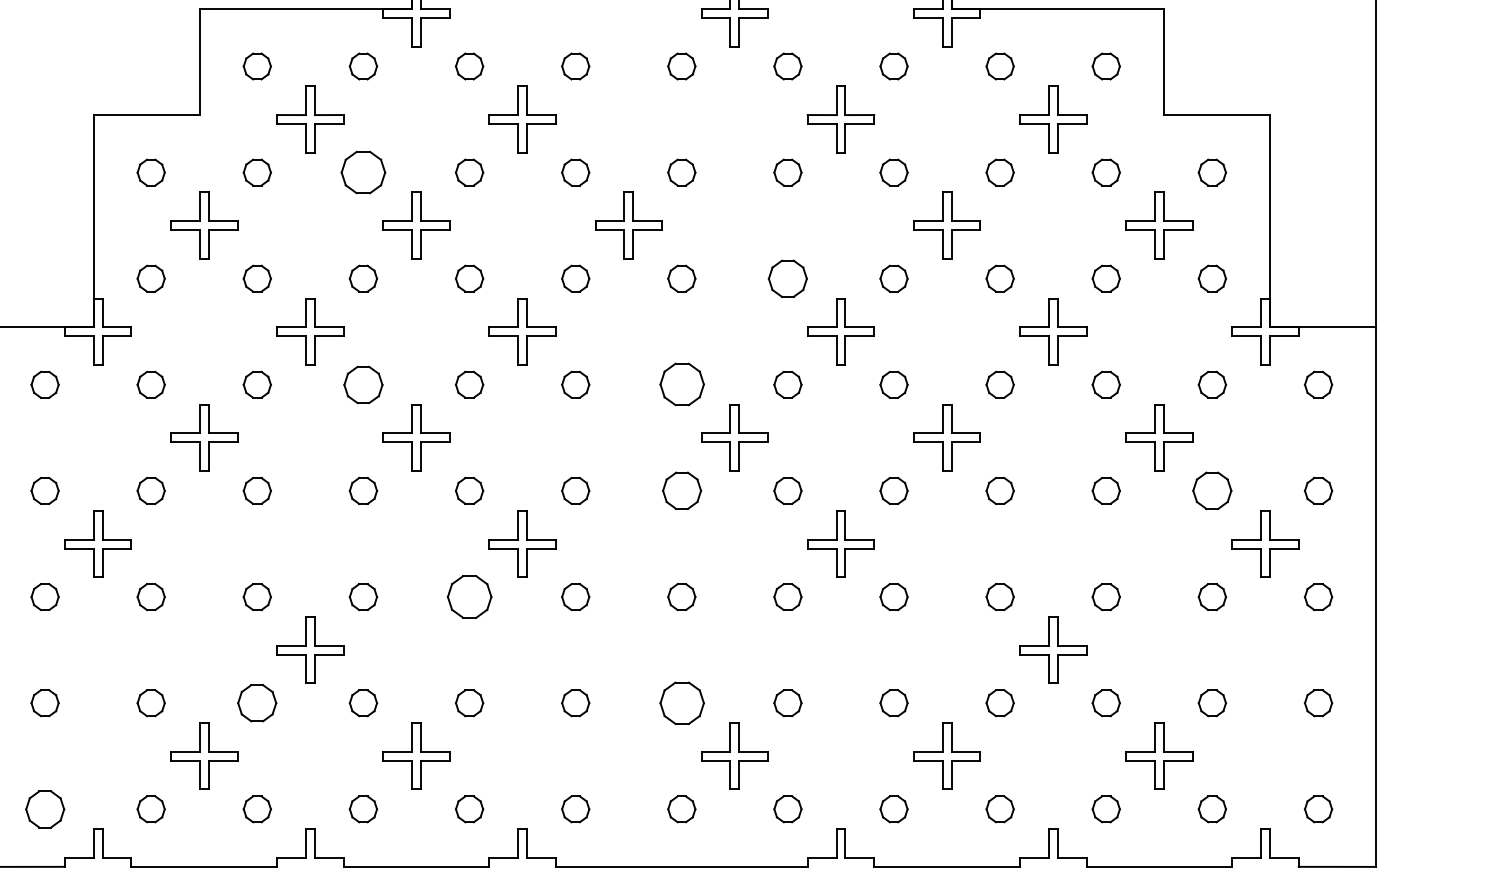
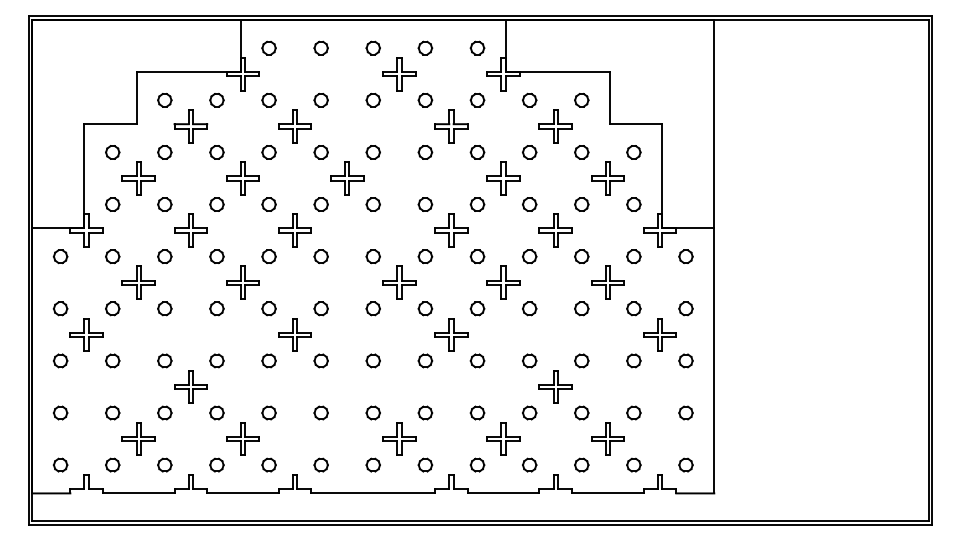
part: (362, 172) -> (216, 152), size x0.62
part: (788, 278) -> (425, 204), size x0.71
part: (362, 384) -> (216, 256), size x0.71
part: (680, 384) -> (372, 256), size x0.62
part: (680, 490) -> (372, 308), size x0.71
part: (1211, 490) -> (633, 308), size x0.71
part: (468, 596) -> (268, 360), size x0.62
part: (256, 702) -> (164, 412), size x0.71
part: (680, 702) -> (372, 412), size x0.62
part: (44, 807) -> (60, 464), size x0.71

